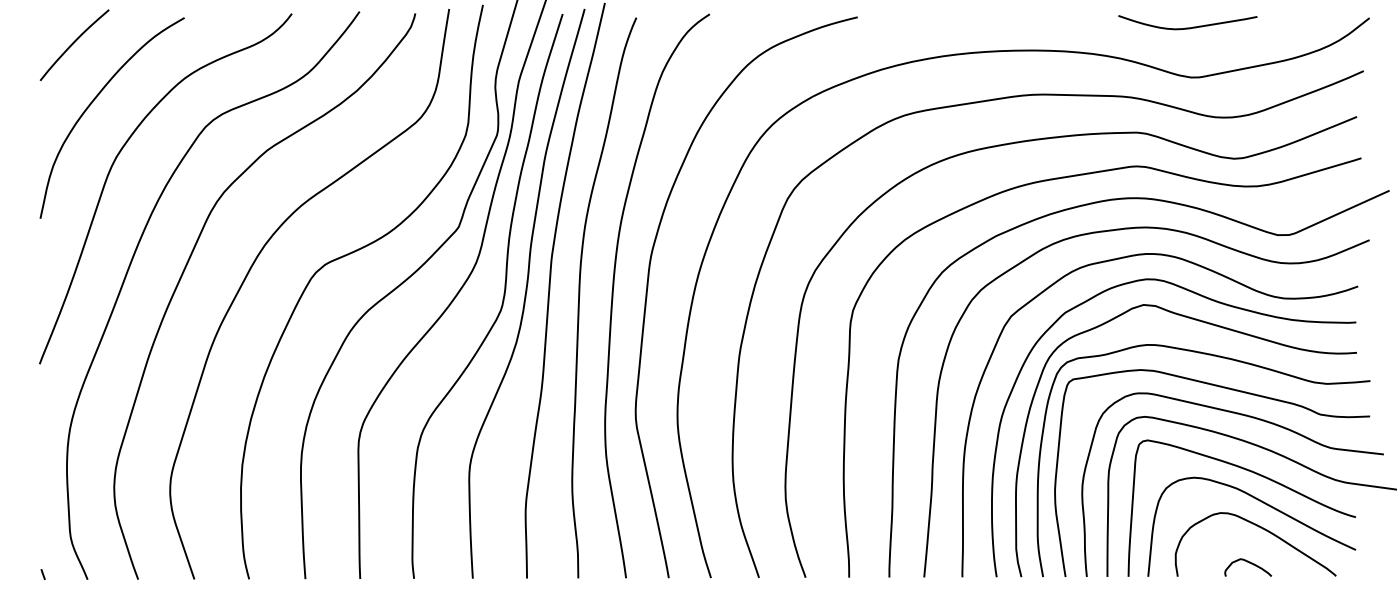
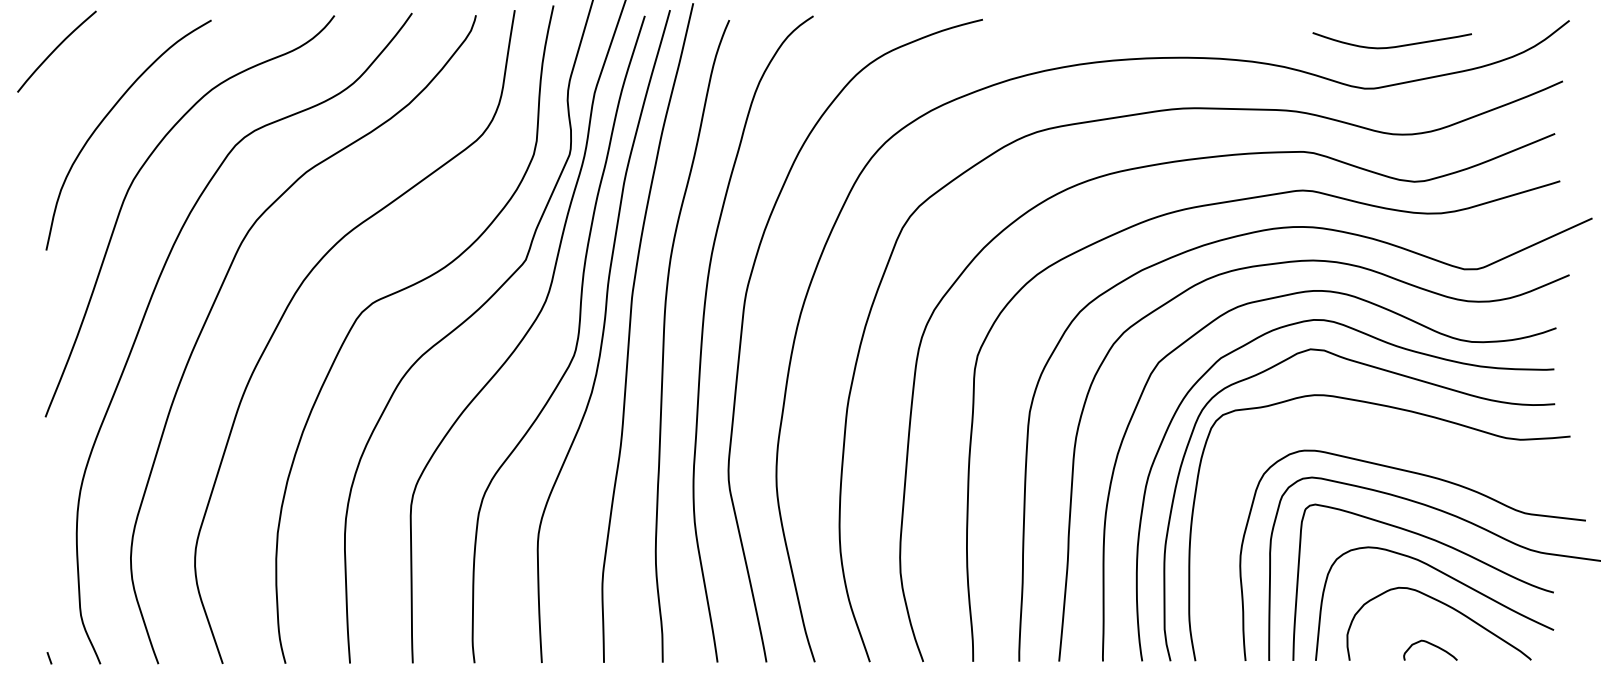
curve: (1187, 27) -> (1391, 46), moved
curve: (74, 43) -> (56, 49), moved
curve: (1231, 390) -> (1411, 447), removed

